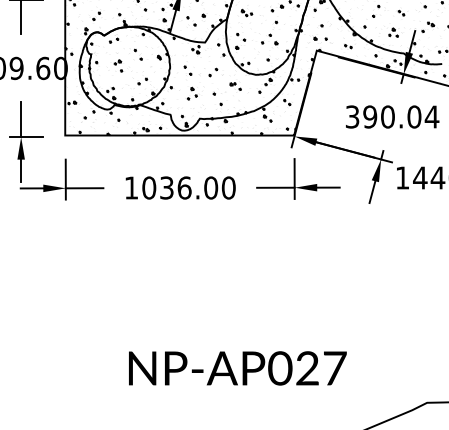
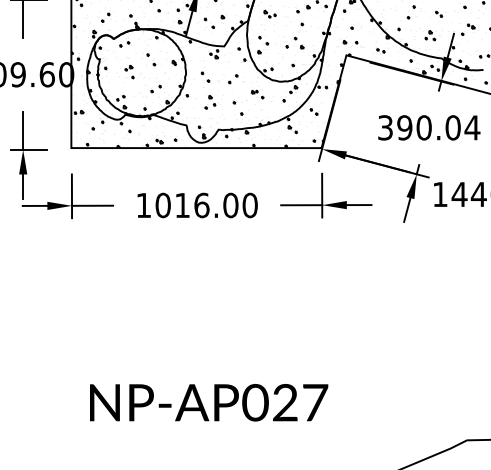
text: (166, 188) -> (182, 205), 1036.00 -> 1016.00
text: (238, 368) -> (209, 402), moved

